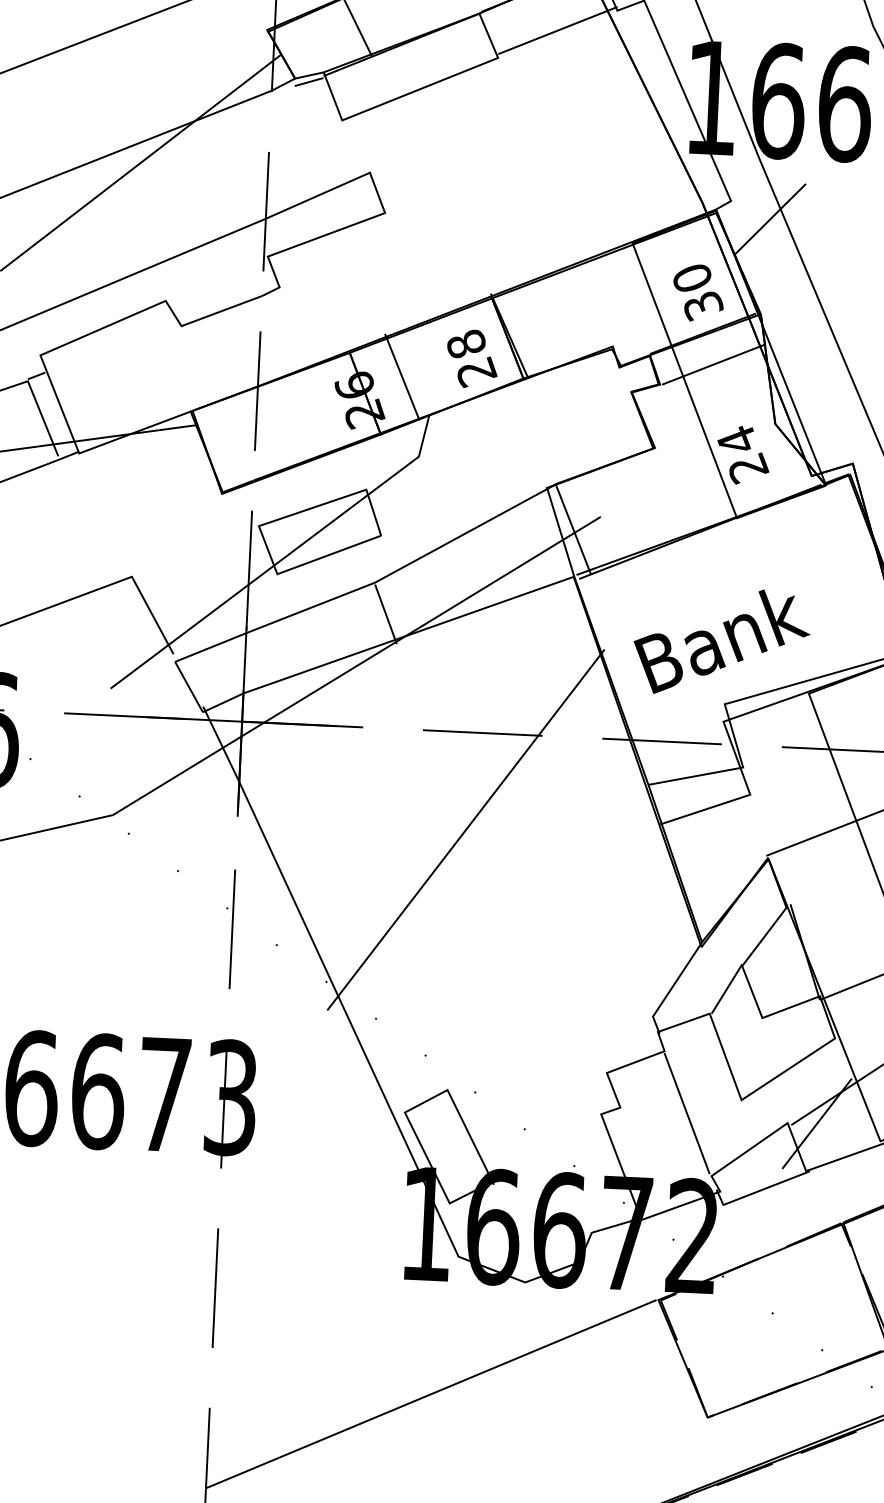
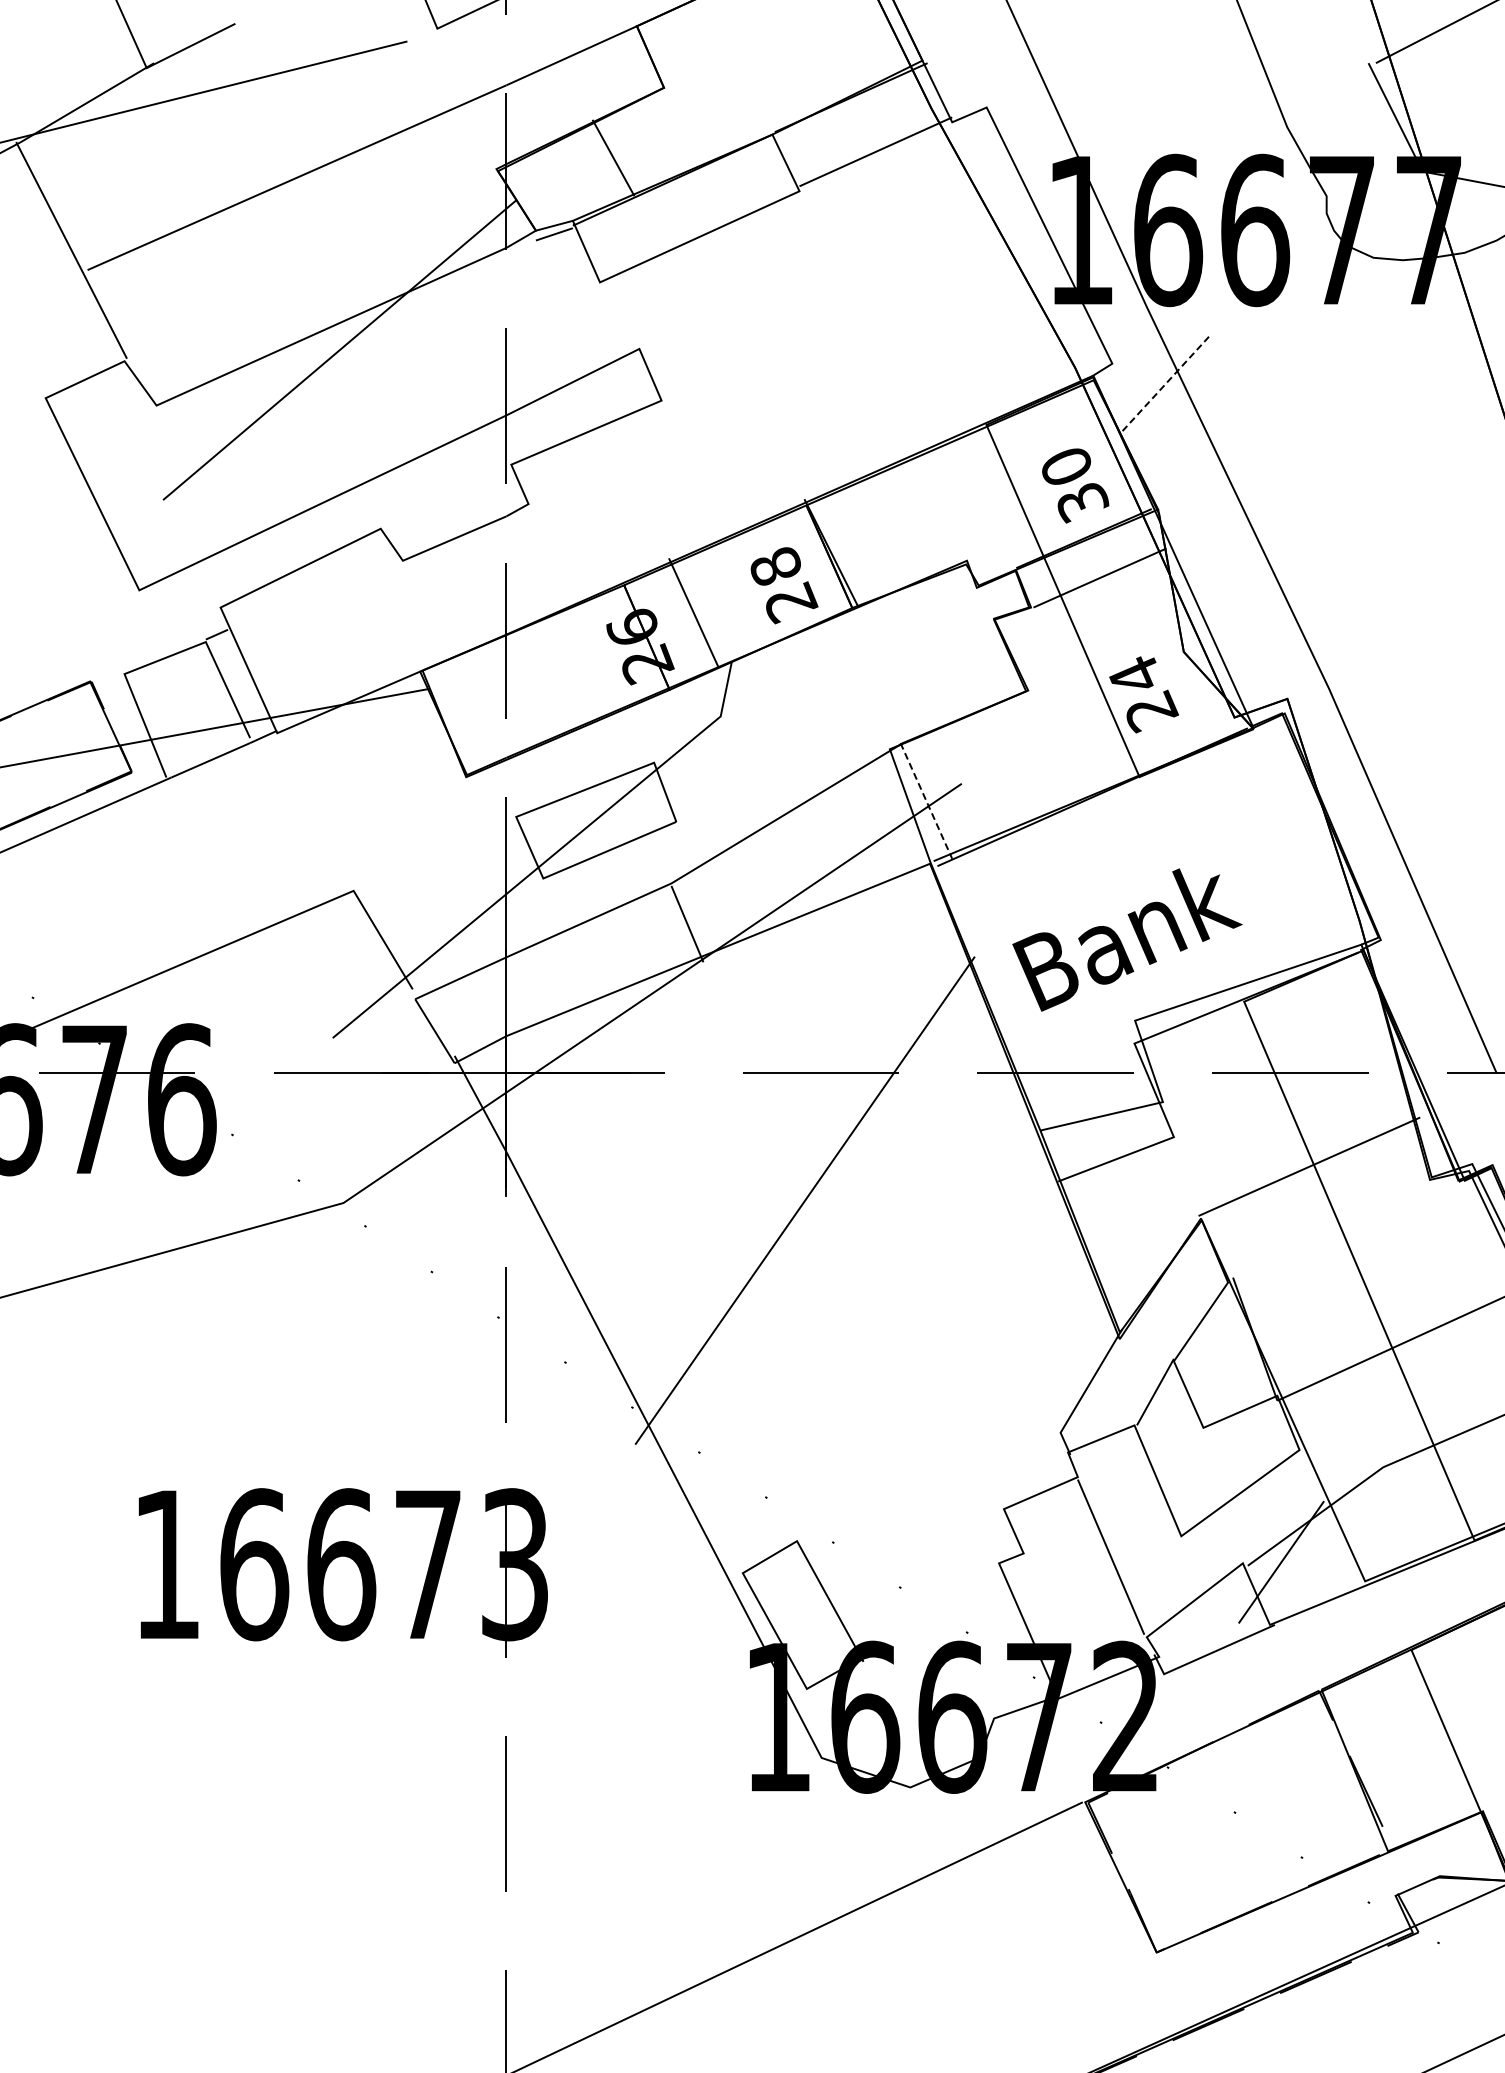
line: (770, 219) -> (1164, 385), solid -> dashed
line: (573, 529) -> (926, 801), solid -> dashed

